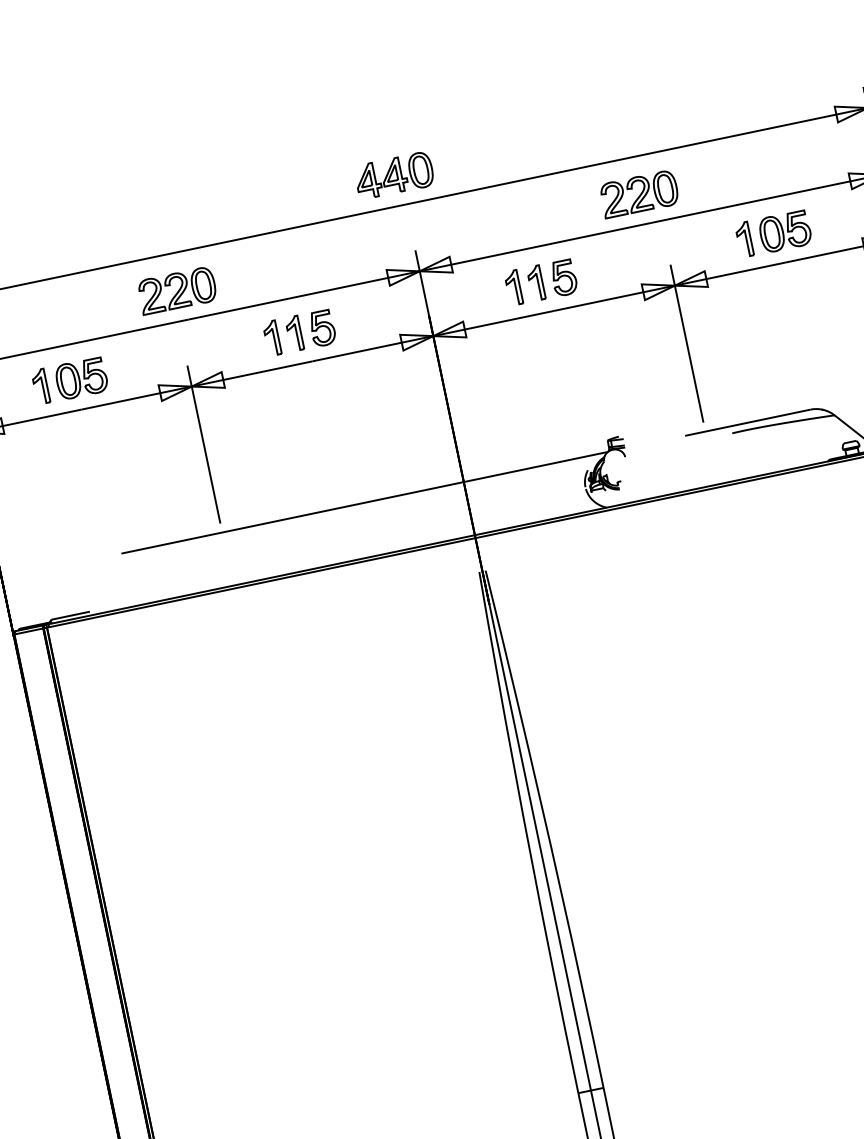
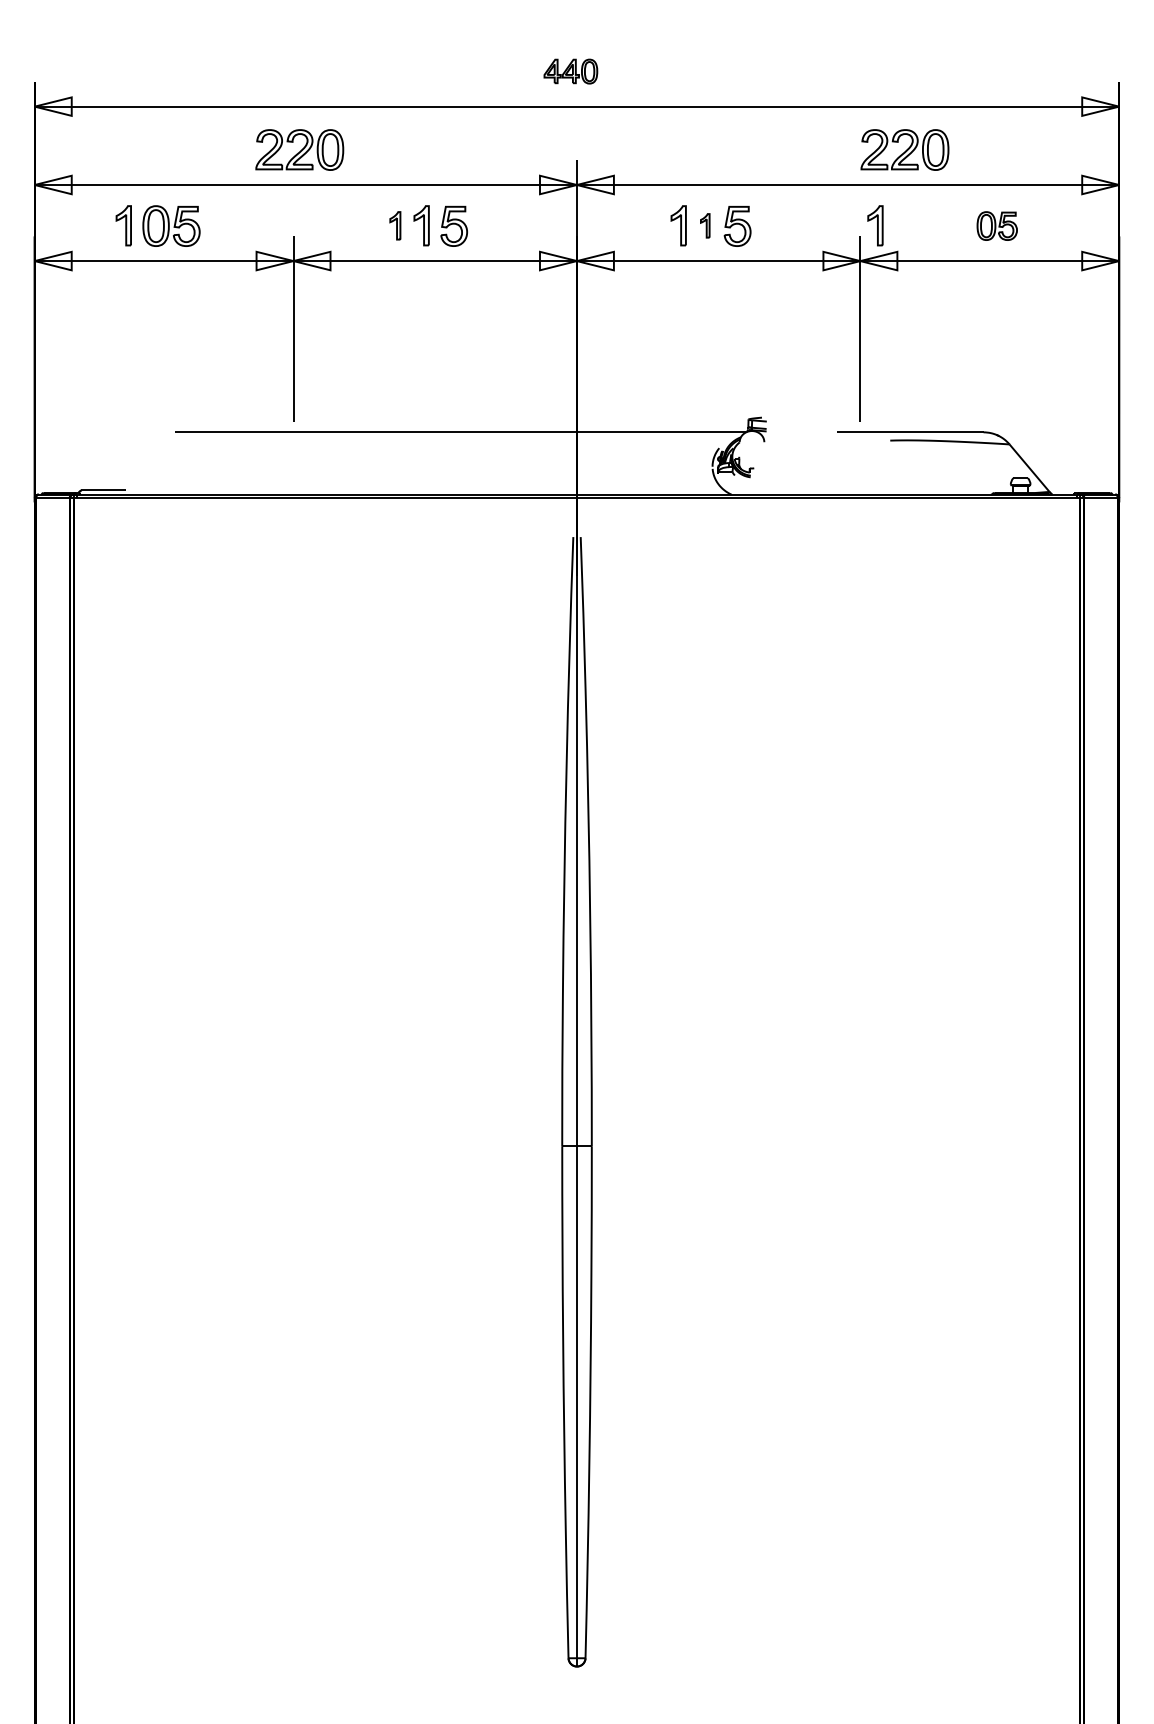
part: (394, 175) -> (570, 71), size x0.6
part: (638, 193) -> (904, 149), moved
part: (785, 230) -> (997, 225), size x0.7
part: (744, 239) -> (875, 225), moved
part: (536, 282) -> (705, 225), size x0.6
part: (272, 338) -> (395, 225), size x0.7

